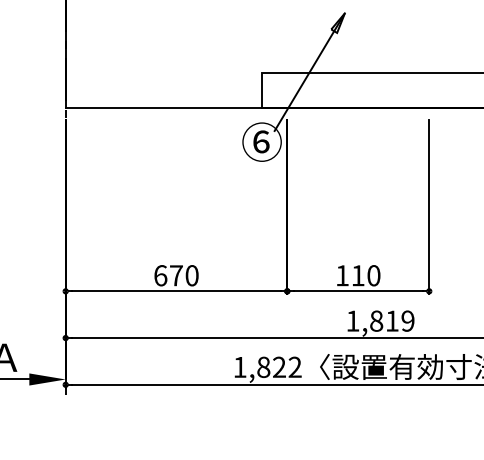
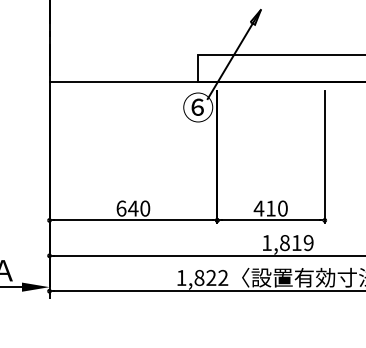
text: (176, 275) -> (133, 208), 670 -> 640
text: (342, 275) -> (259, 208), 110 -> 410

